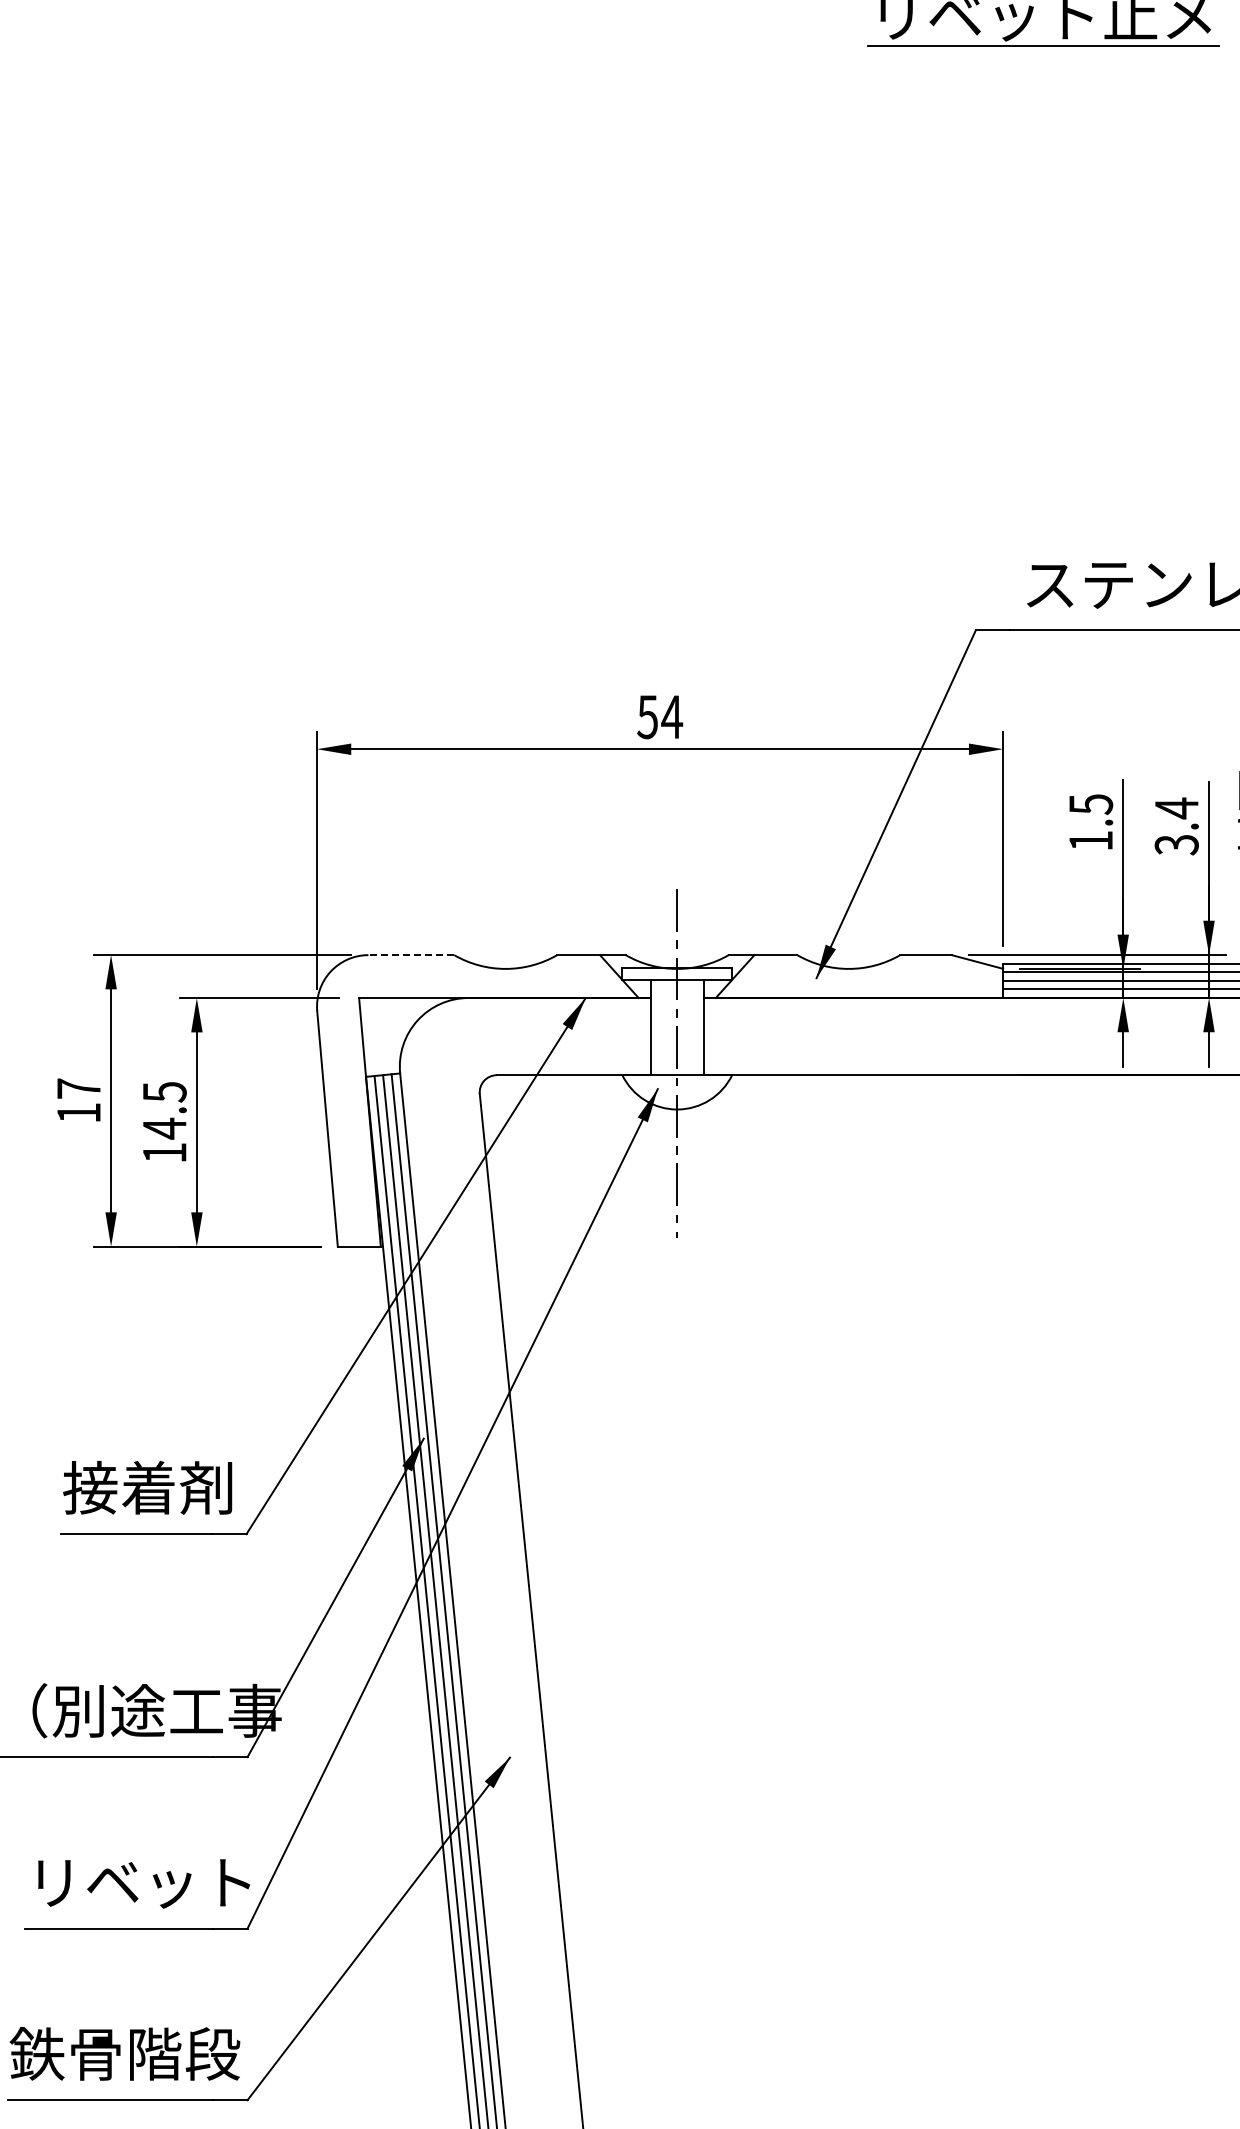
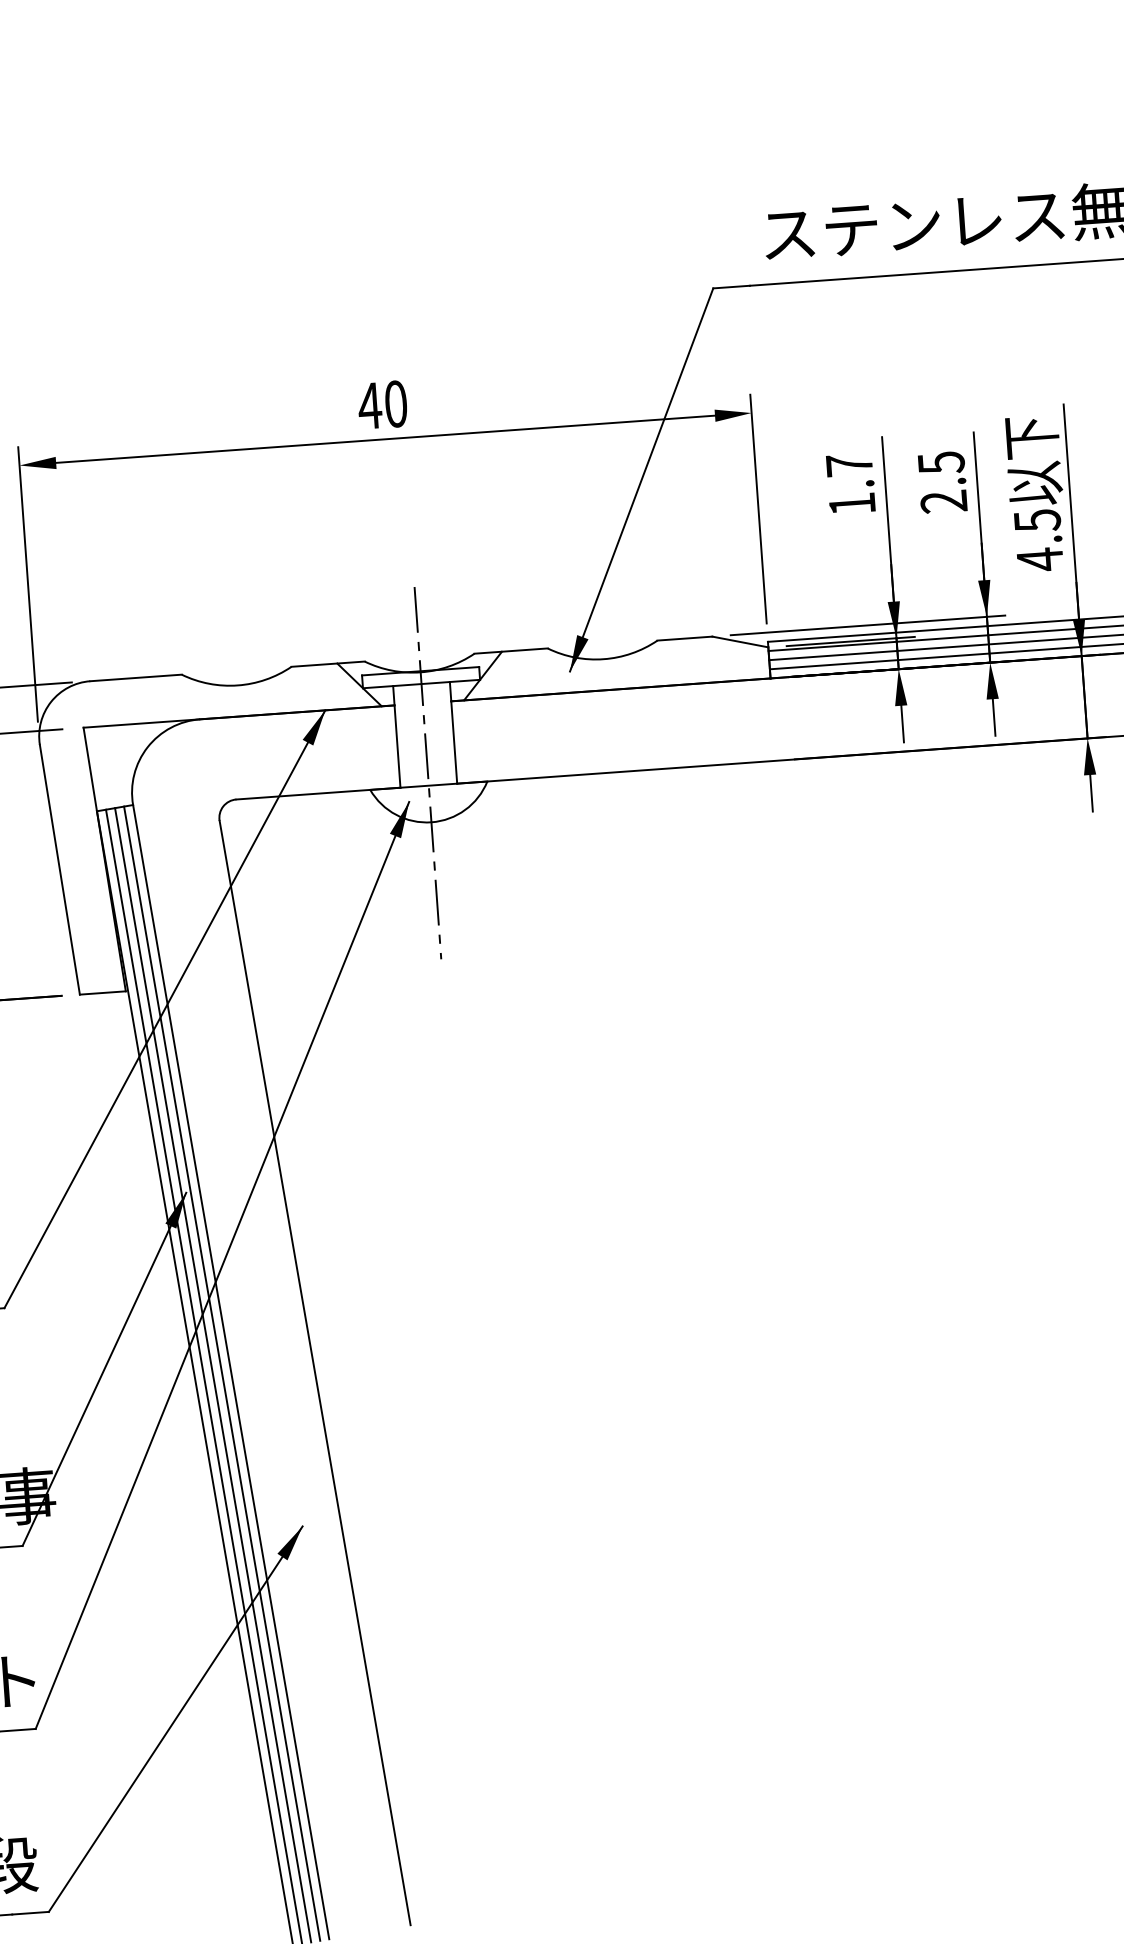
text: (659, 717) -> (382, 405), 54 -> 40
text: (1091, 804) -> (849, 465), 1.5 -> 1.7
text: (1176, 826) -> (942, 482), 3.4 -> 2.5
line: (411, 955) -> (136, 678), dashed -> solid

